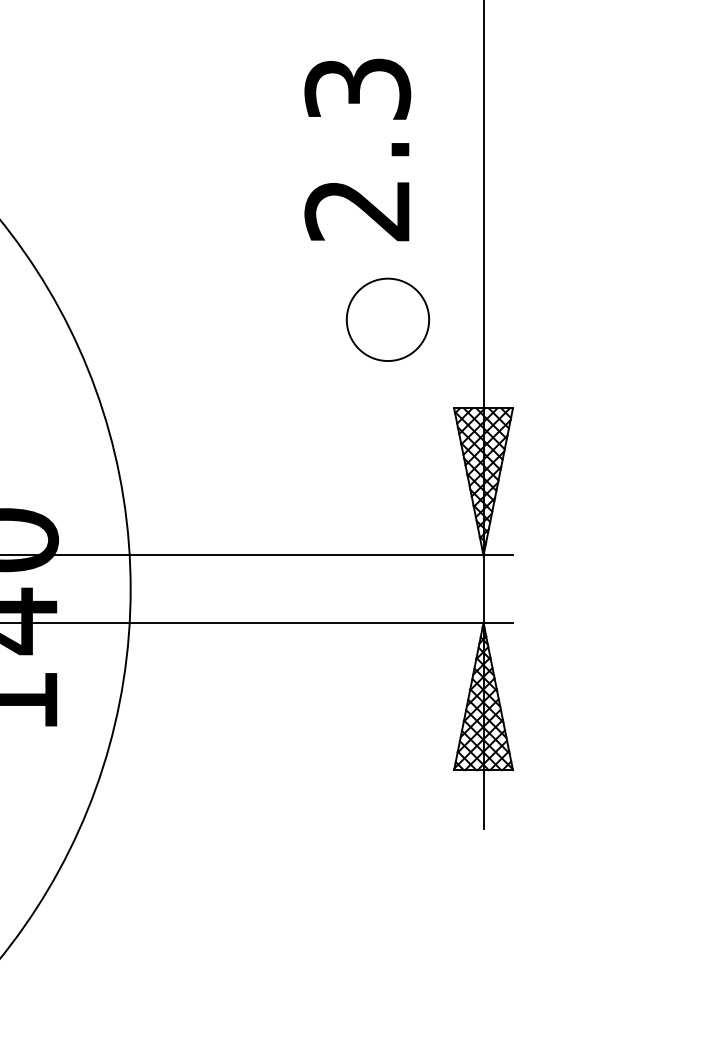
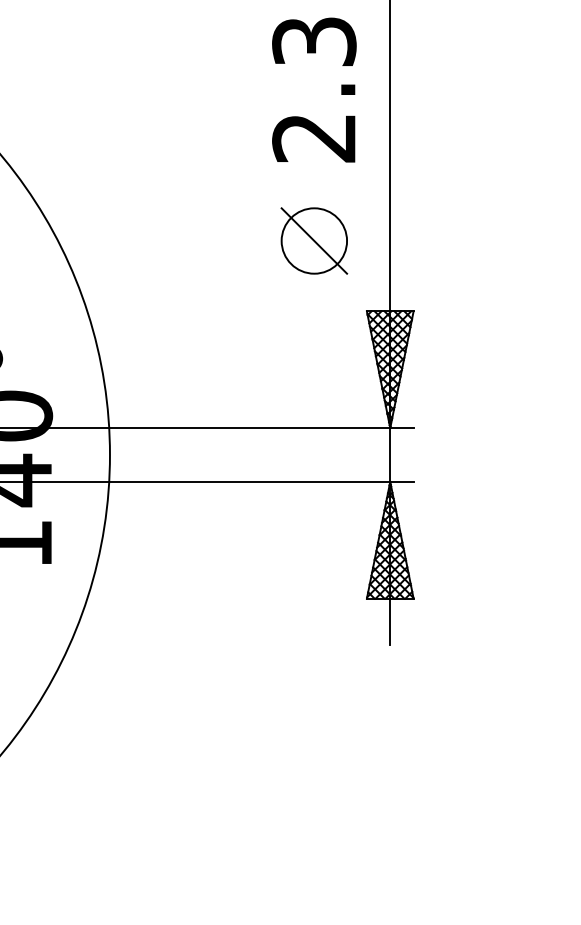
text: (357, 149) -> (314, 89), moved
line: (388, 319) -> (314, 240), added

